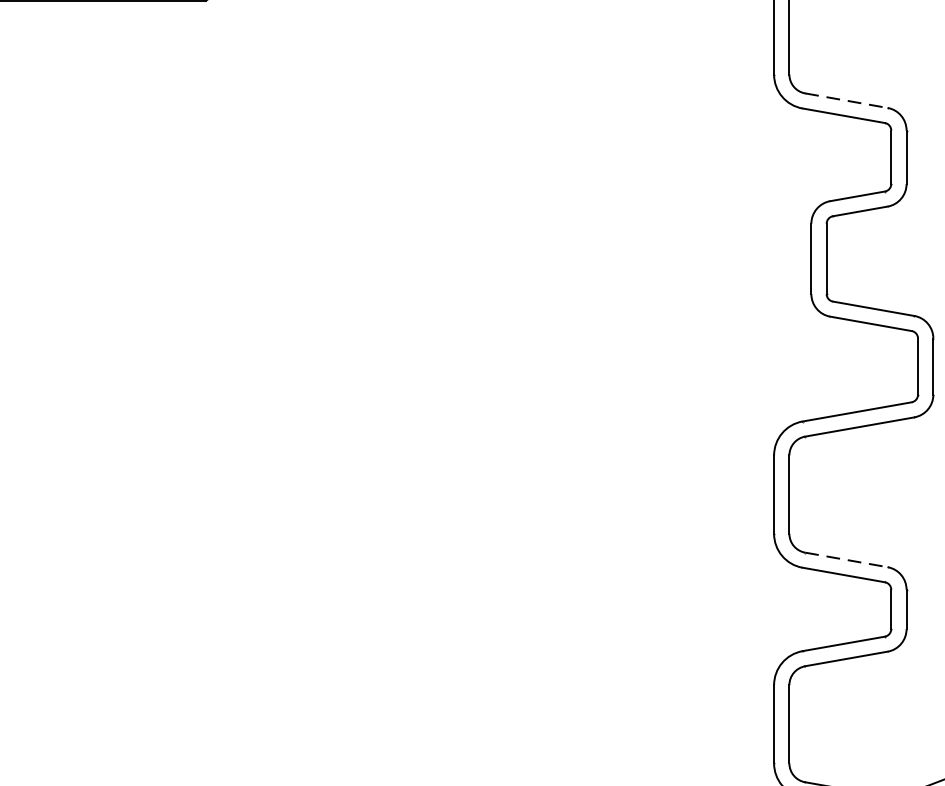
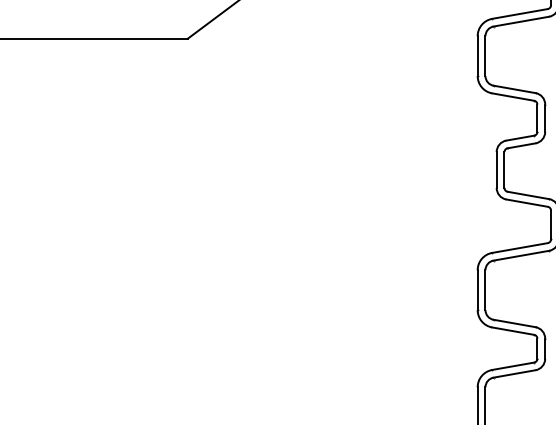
line: (848, 100) -> (515, 89), dashed -> solid
line: (848, 559) -> (515, 323), dashed -> solid

